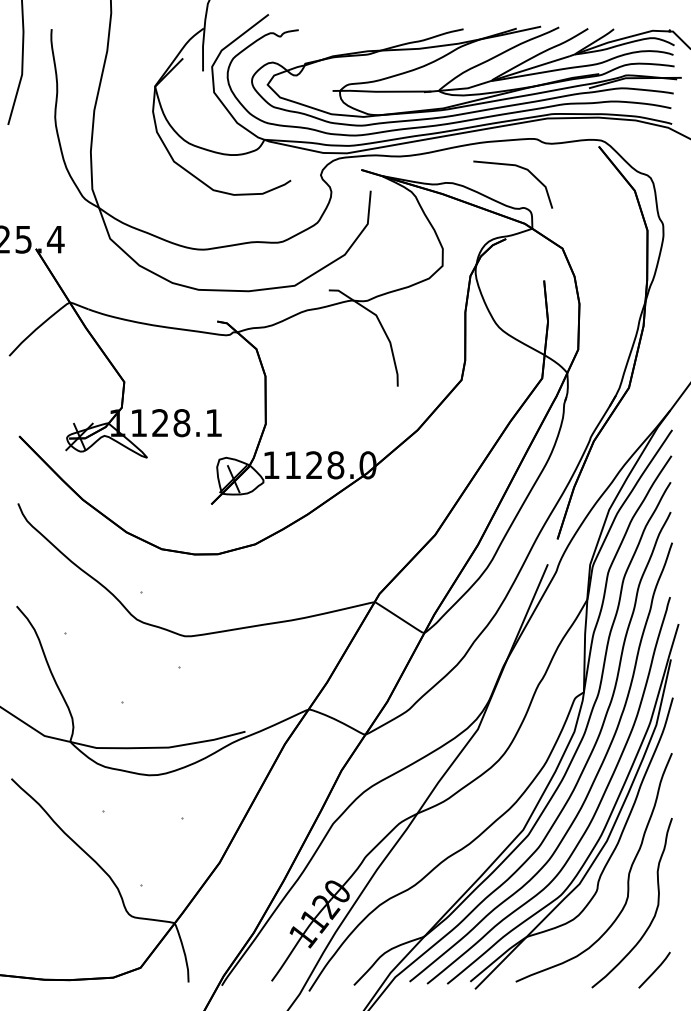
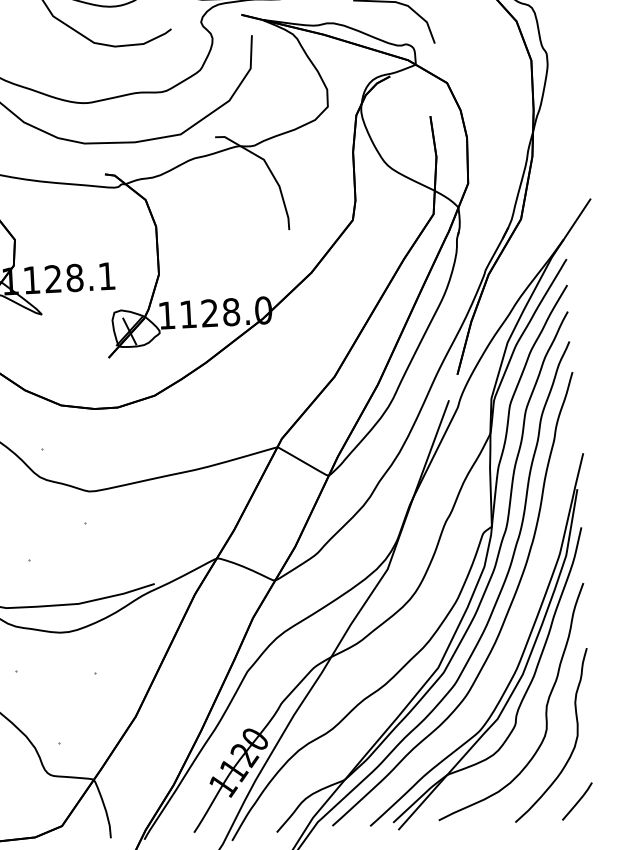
curve: (594, 812) -> (508, 646), removed

